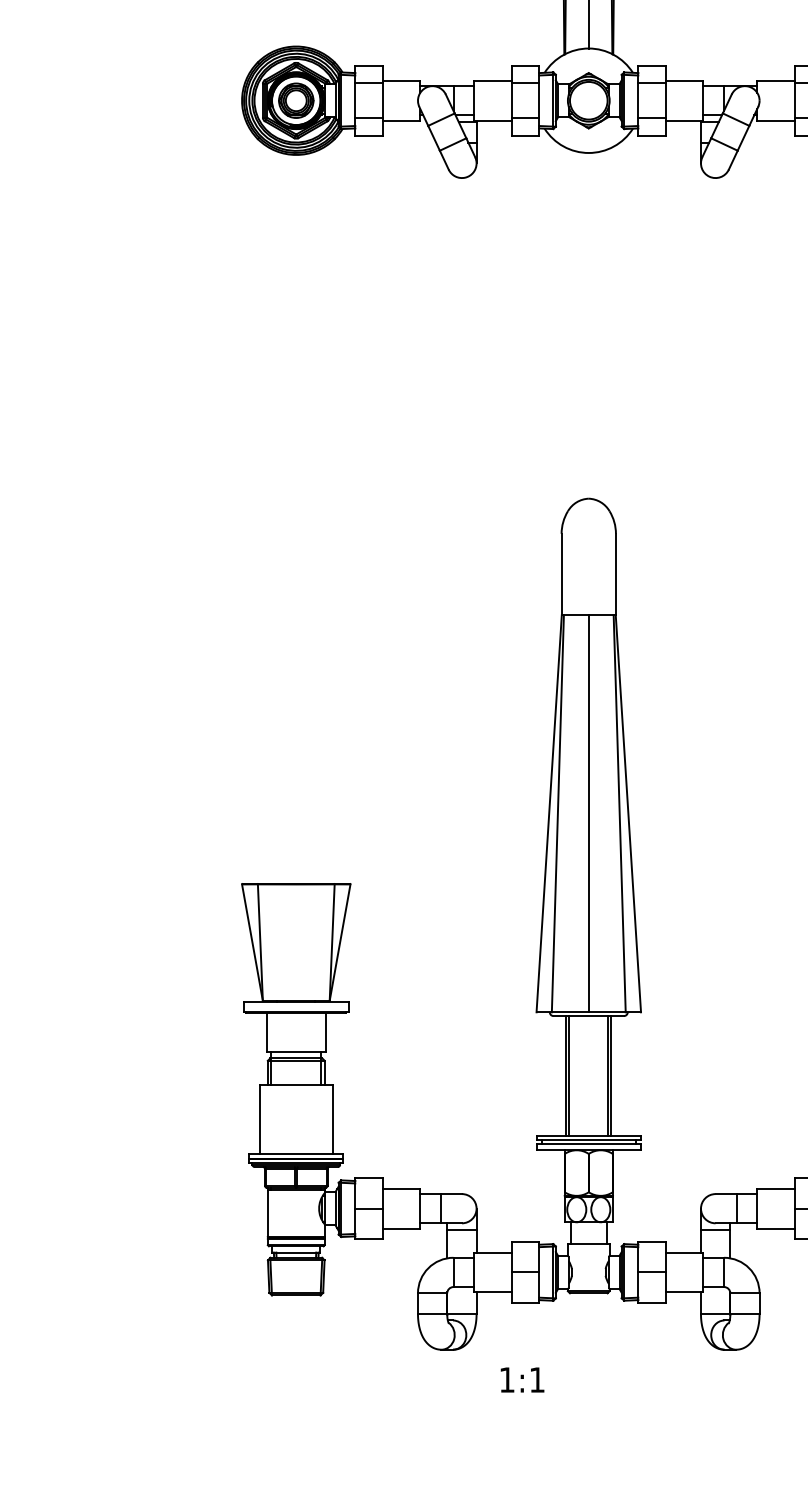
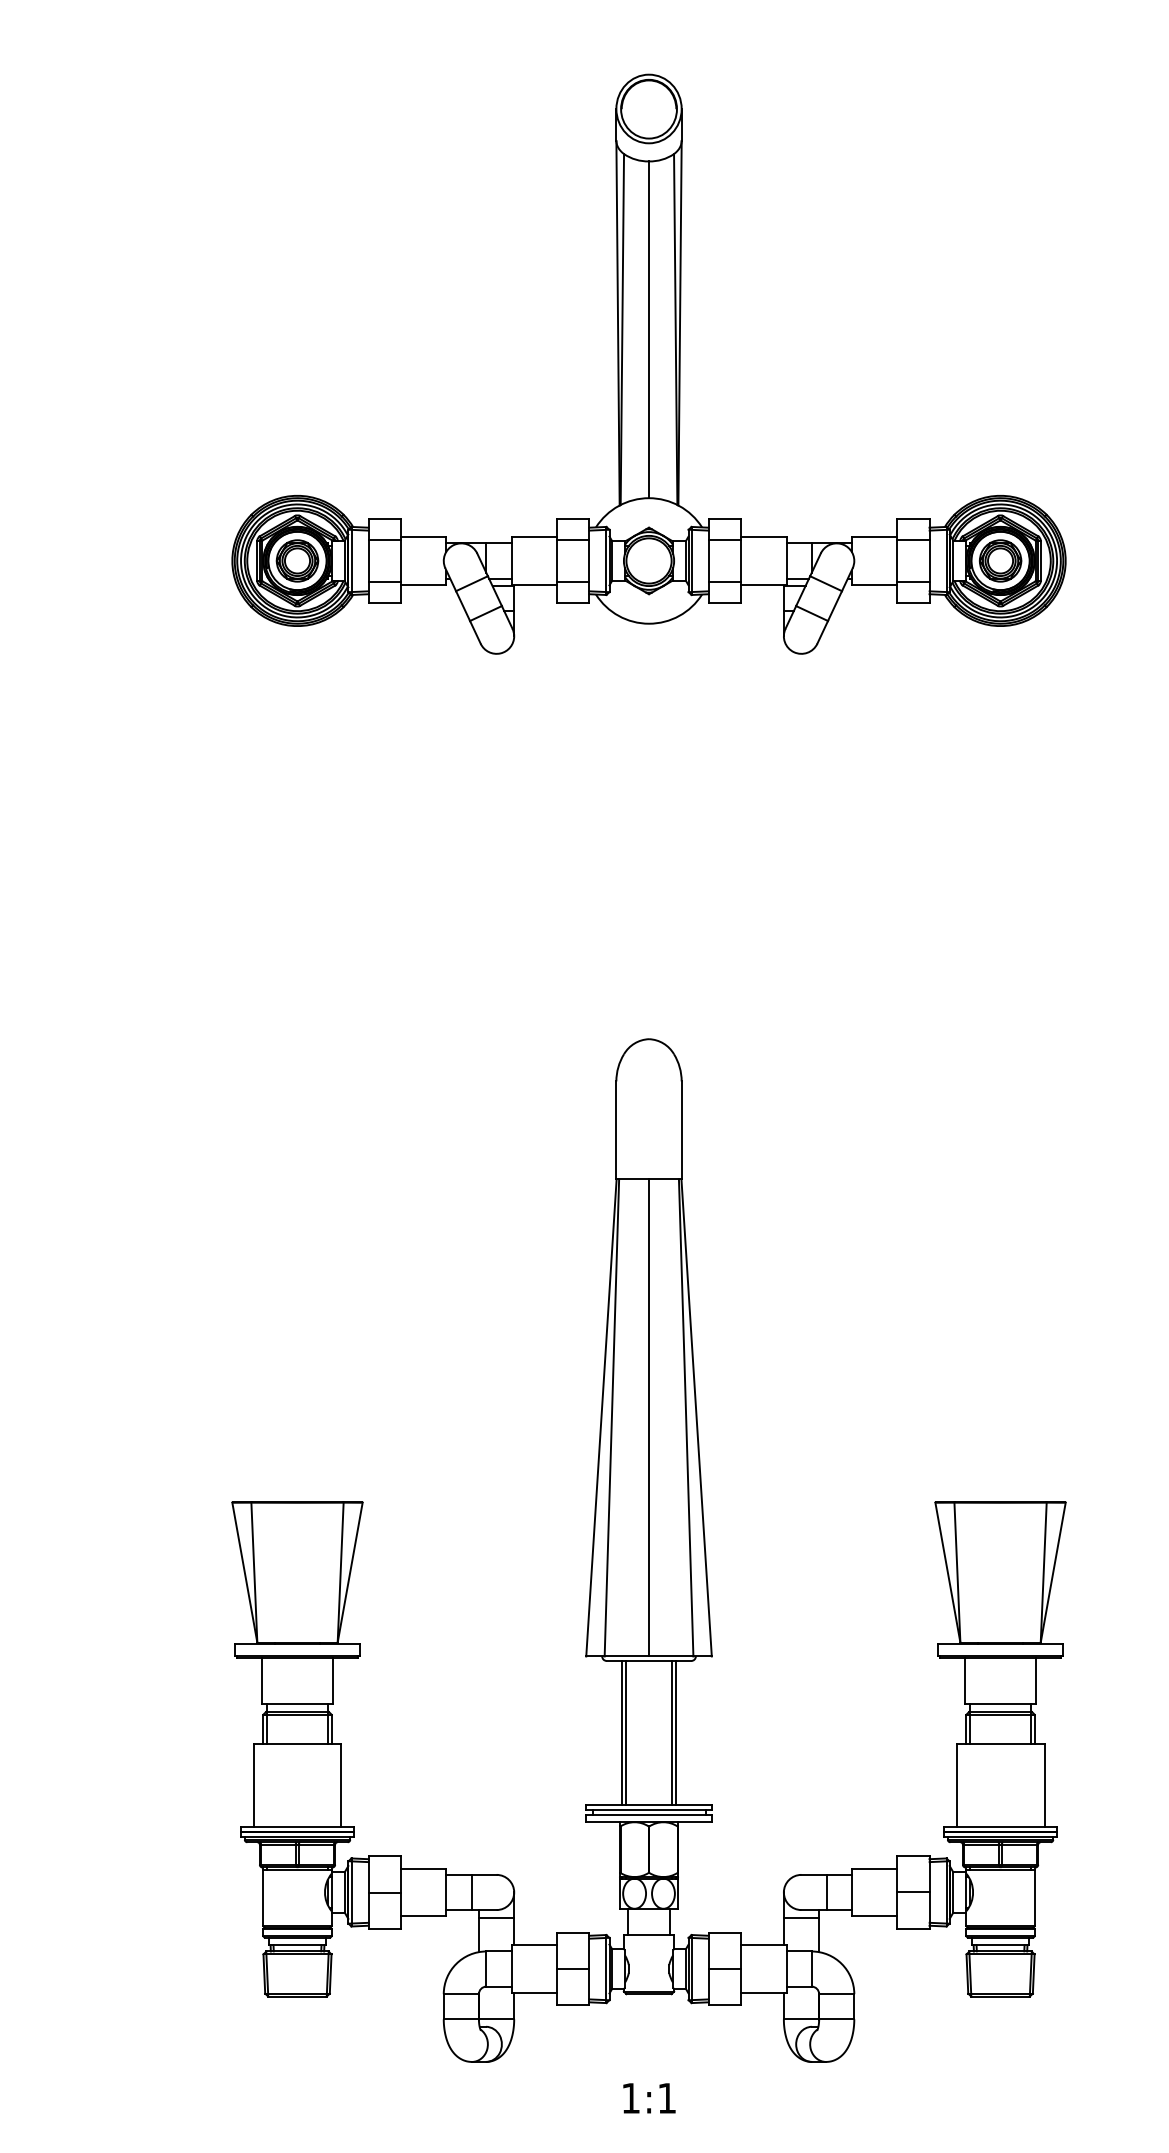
text: (522, 1380) -> (649, 2098), moved

